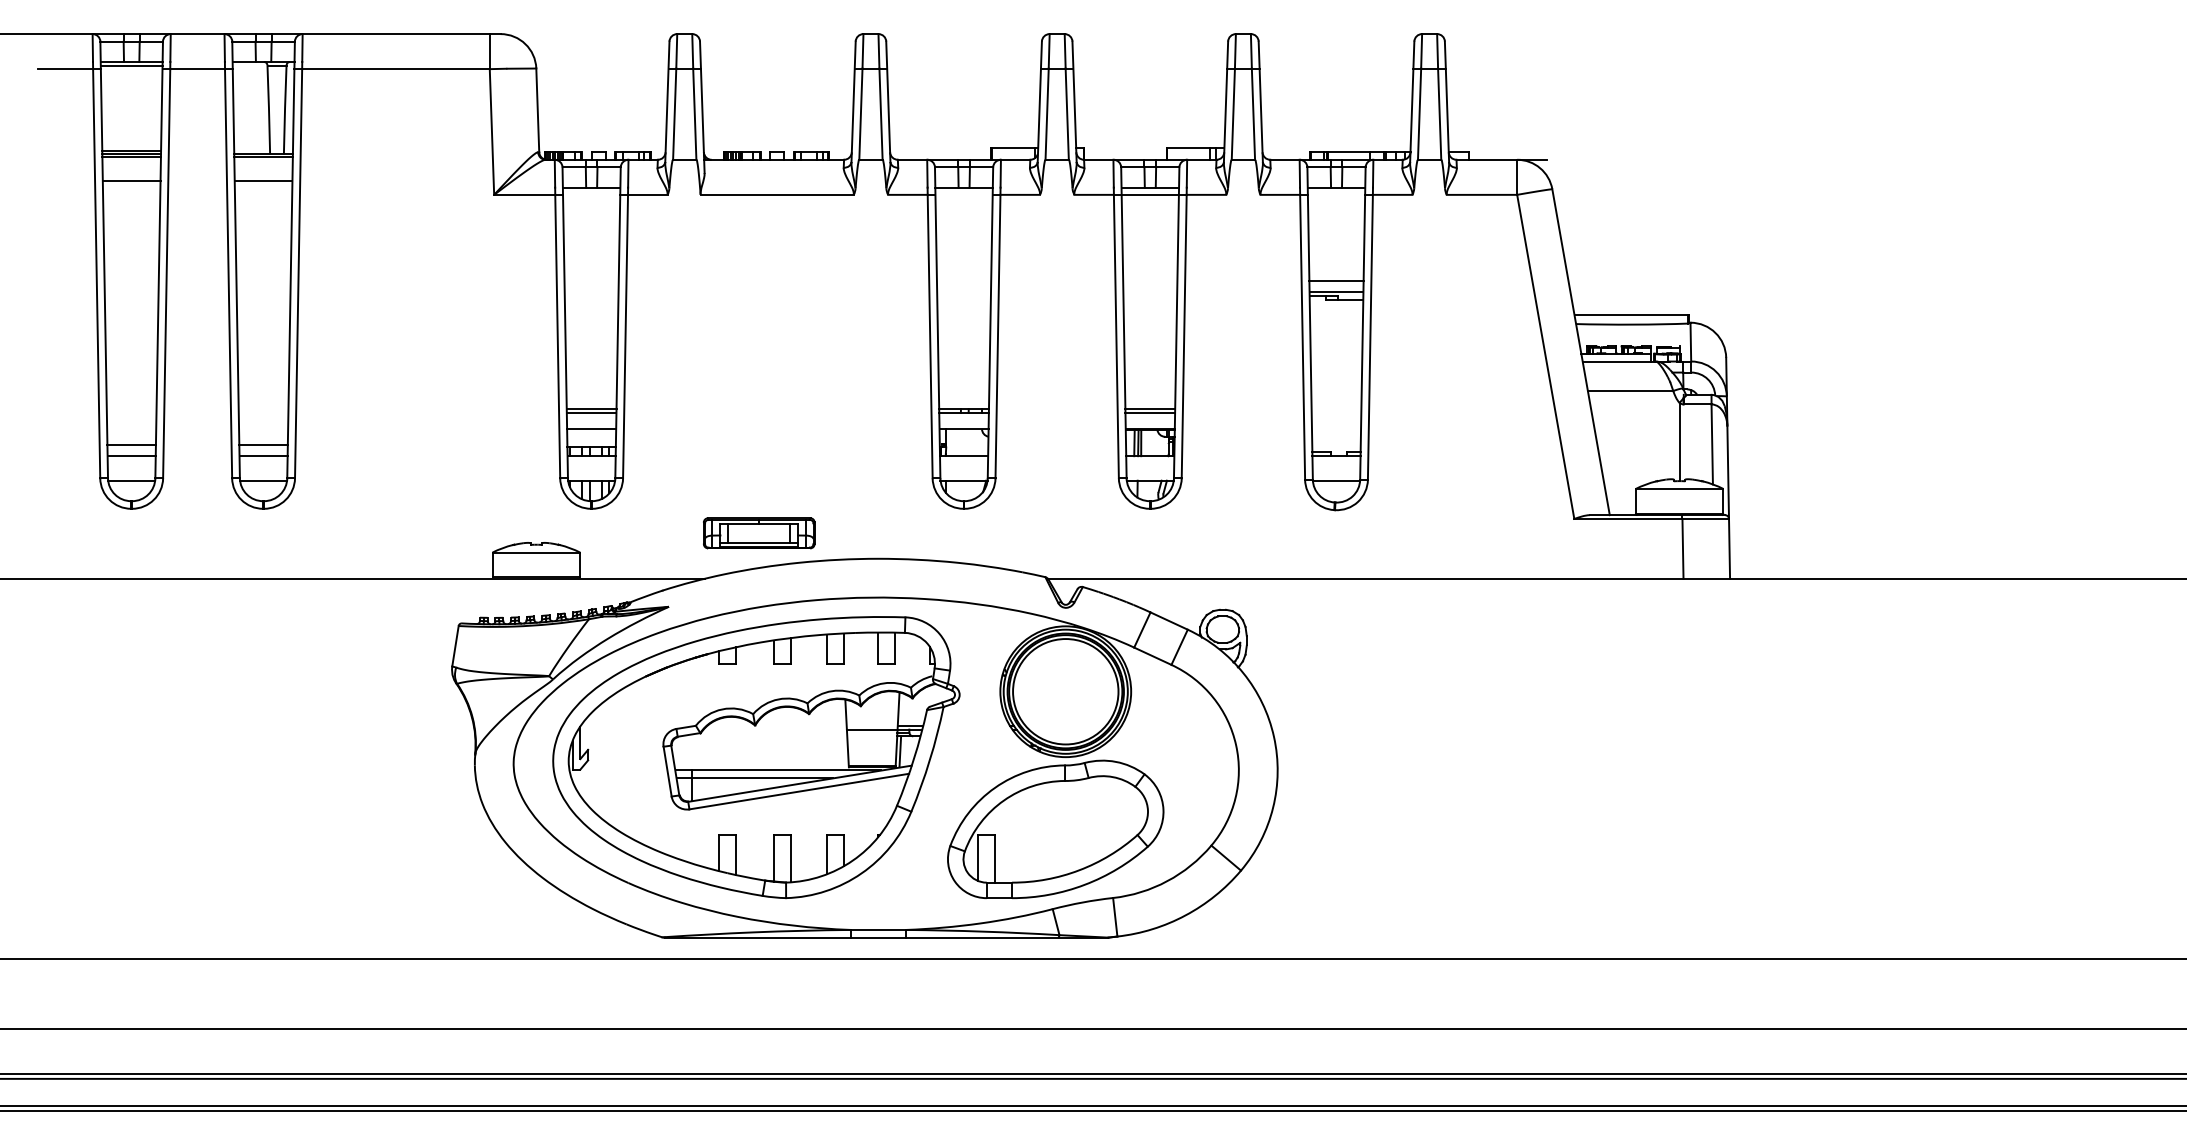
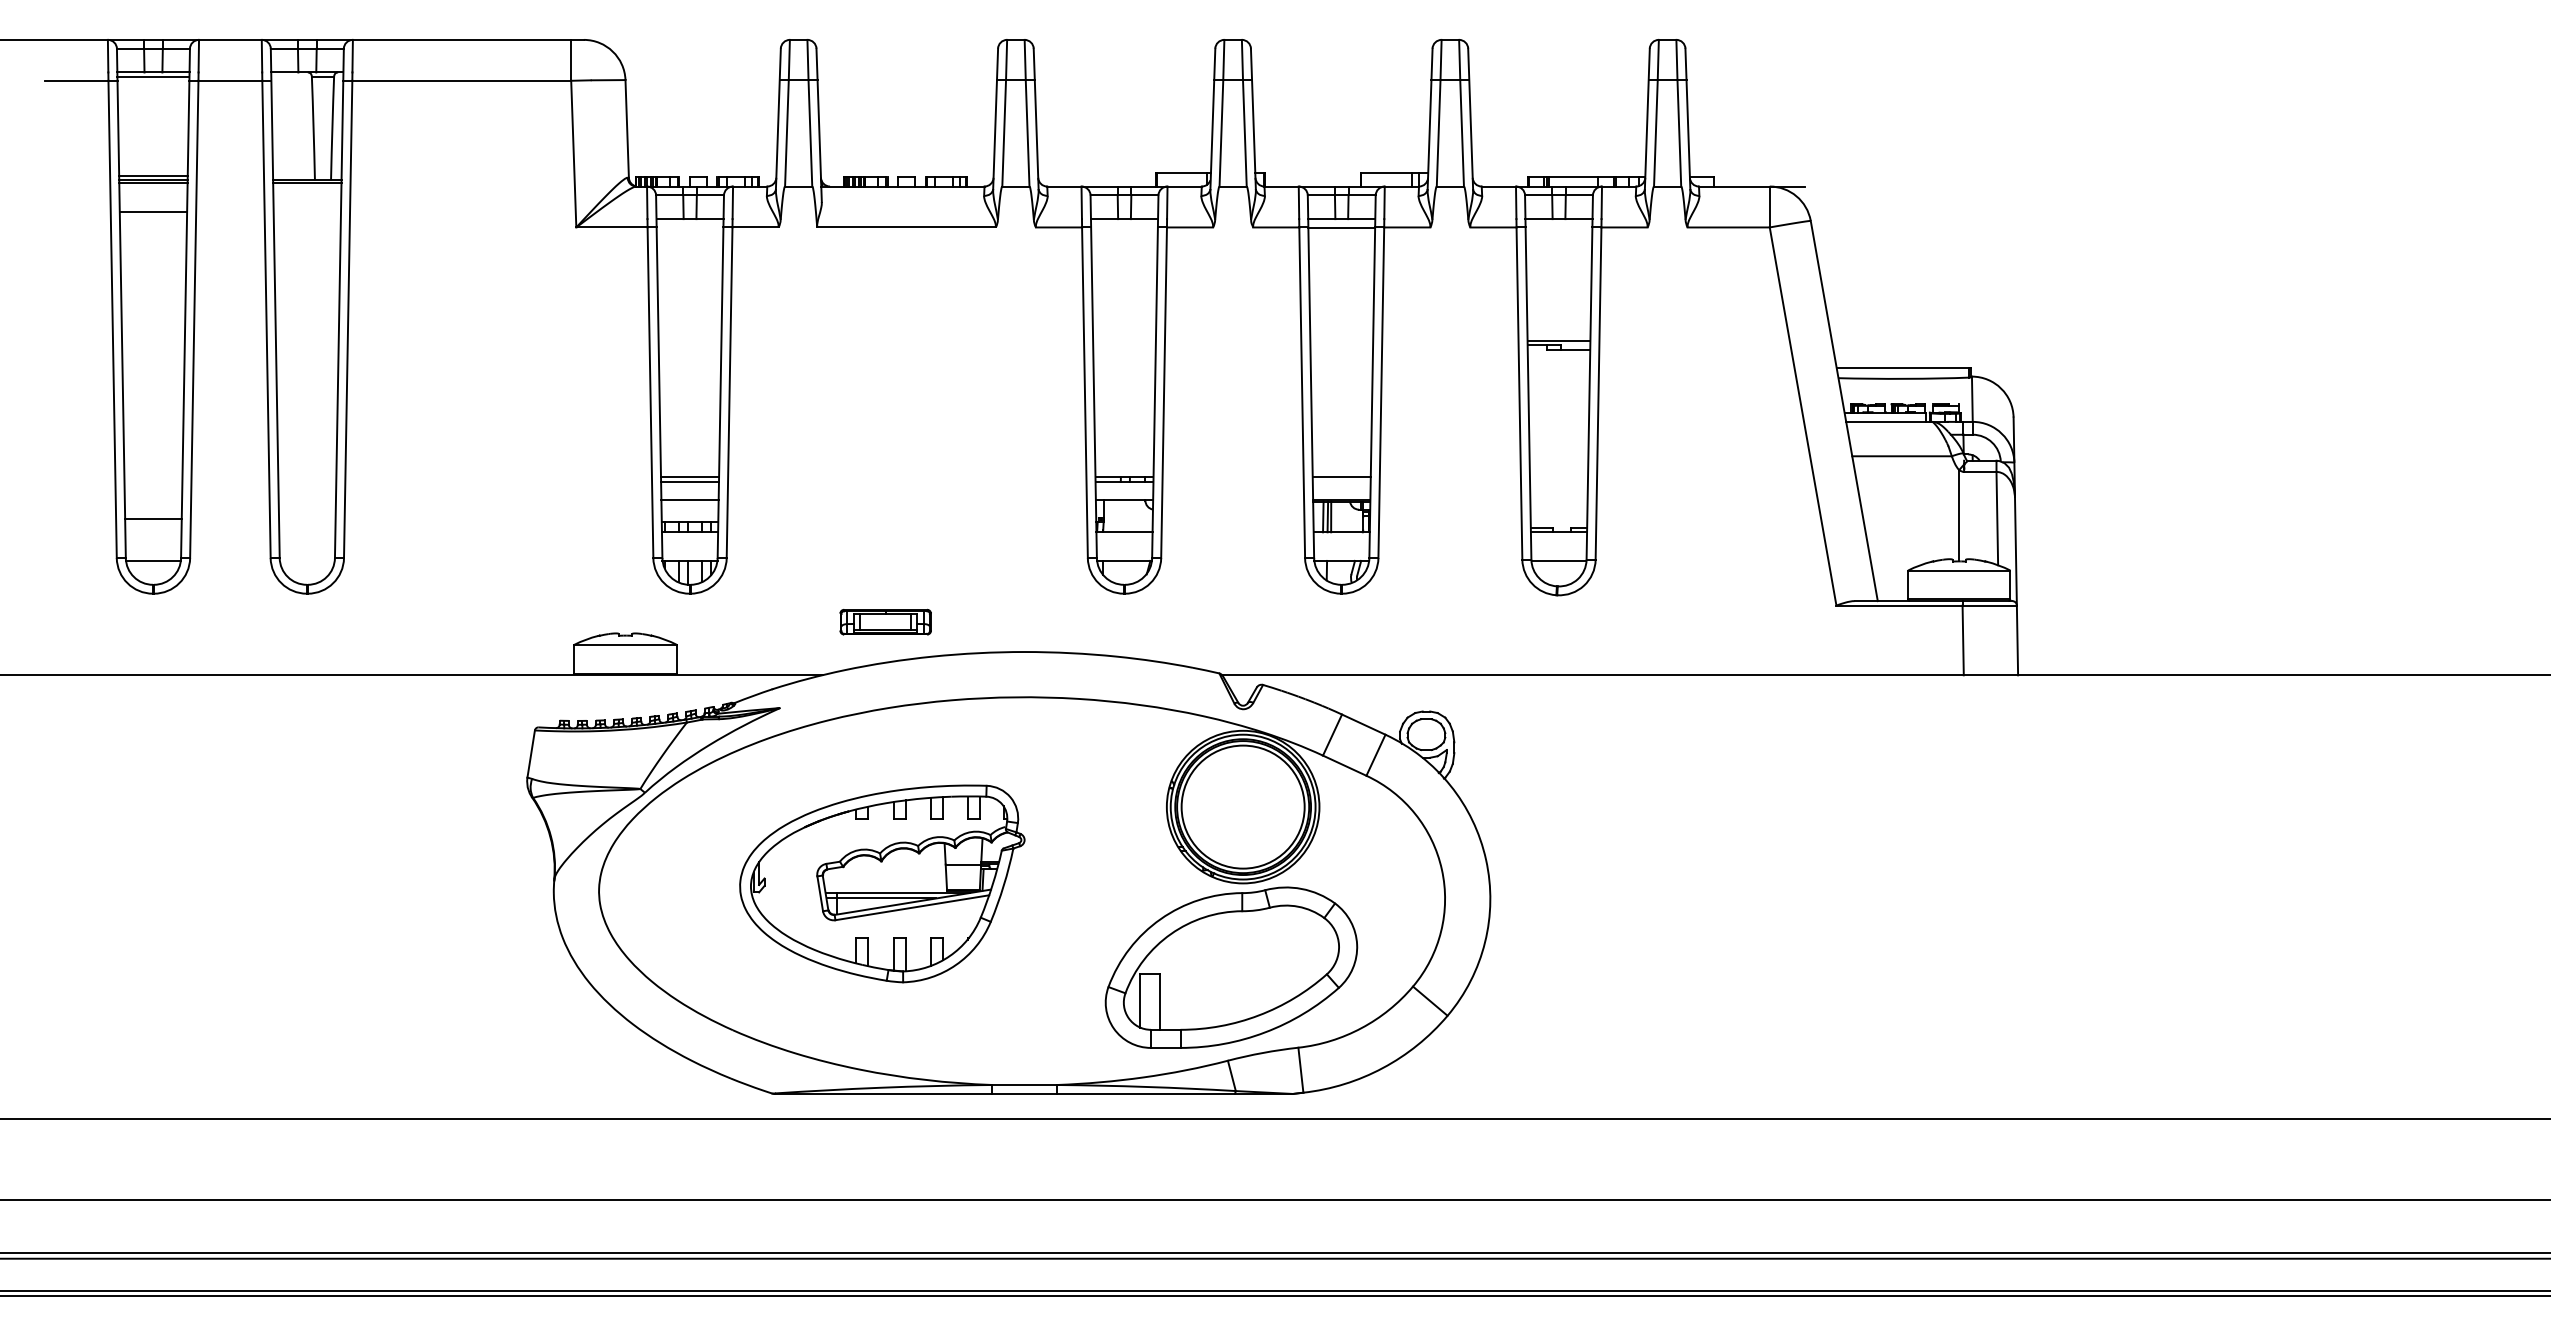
line: (263, 181) -> (307, 211), removed
line: (1336, 281) -> (1558, 328), removed
line: (1150, 412) -> (1341, 481), removed
line: (263, 445) -> (307, 519), removed
line: (131, 456) -> (153, 532), removed
line: (263, 456) -> (307, 532), removed
line: (262, 480) -> (306, 560), removed
part: (759, 532) -> (885, 621), size x0.7
part: (756, 757) -> (882, 883), size x0.6

